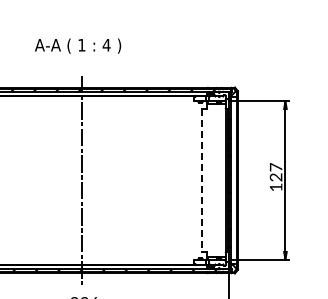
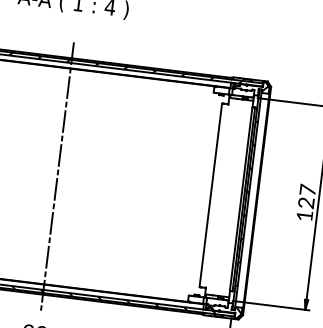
line: (201, 181) -> (210, 196), dashed -> solid

